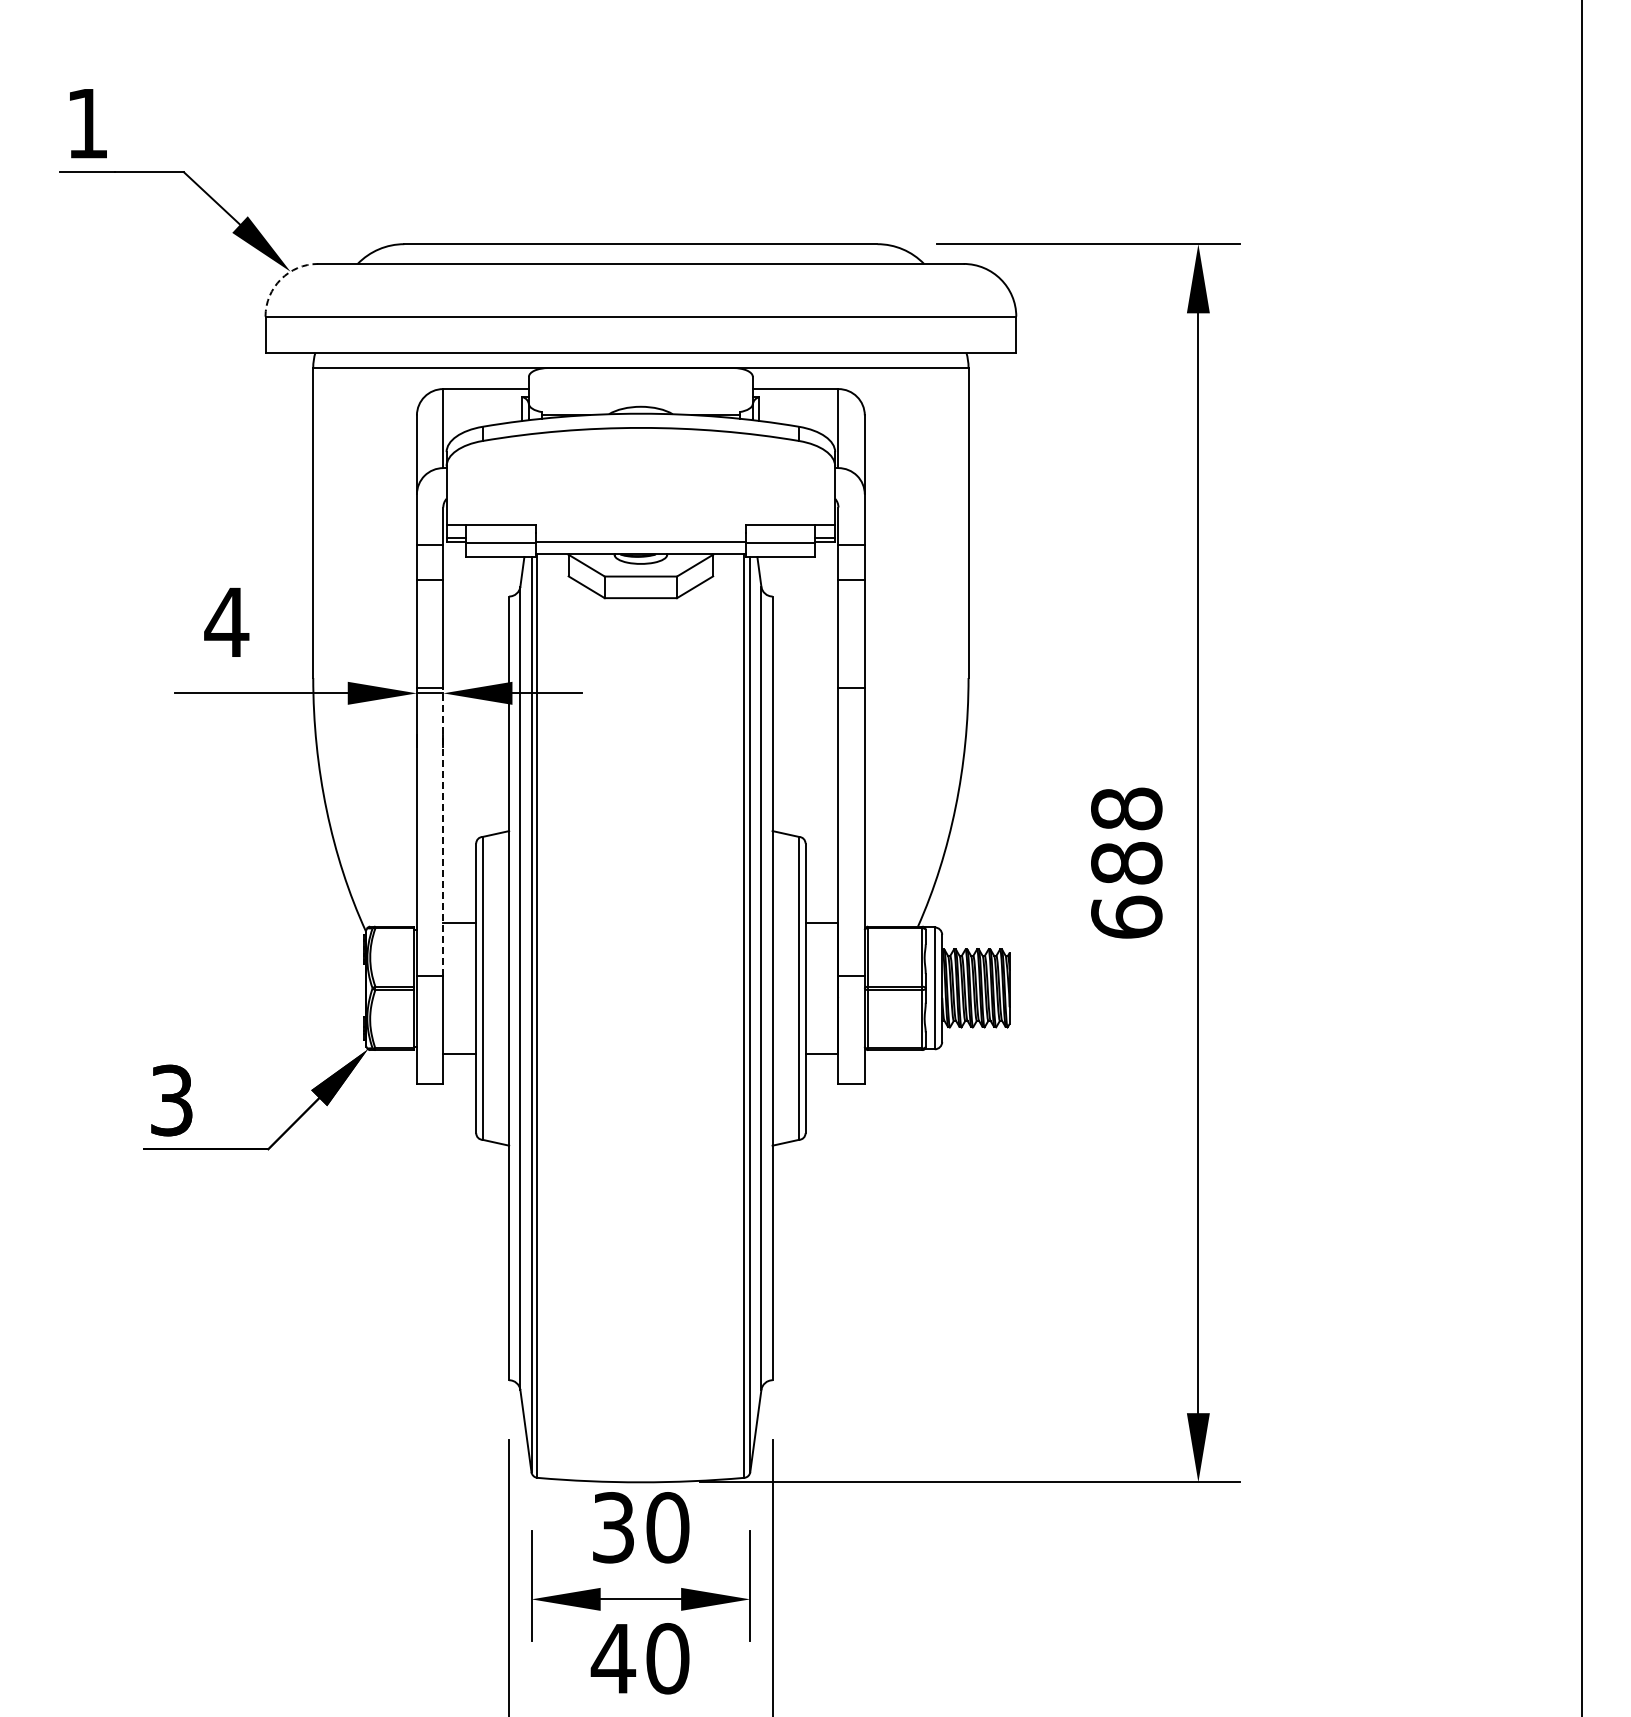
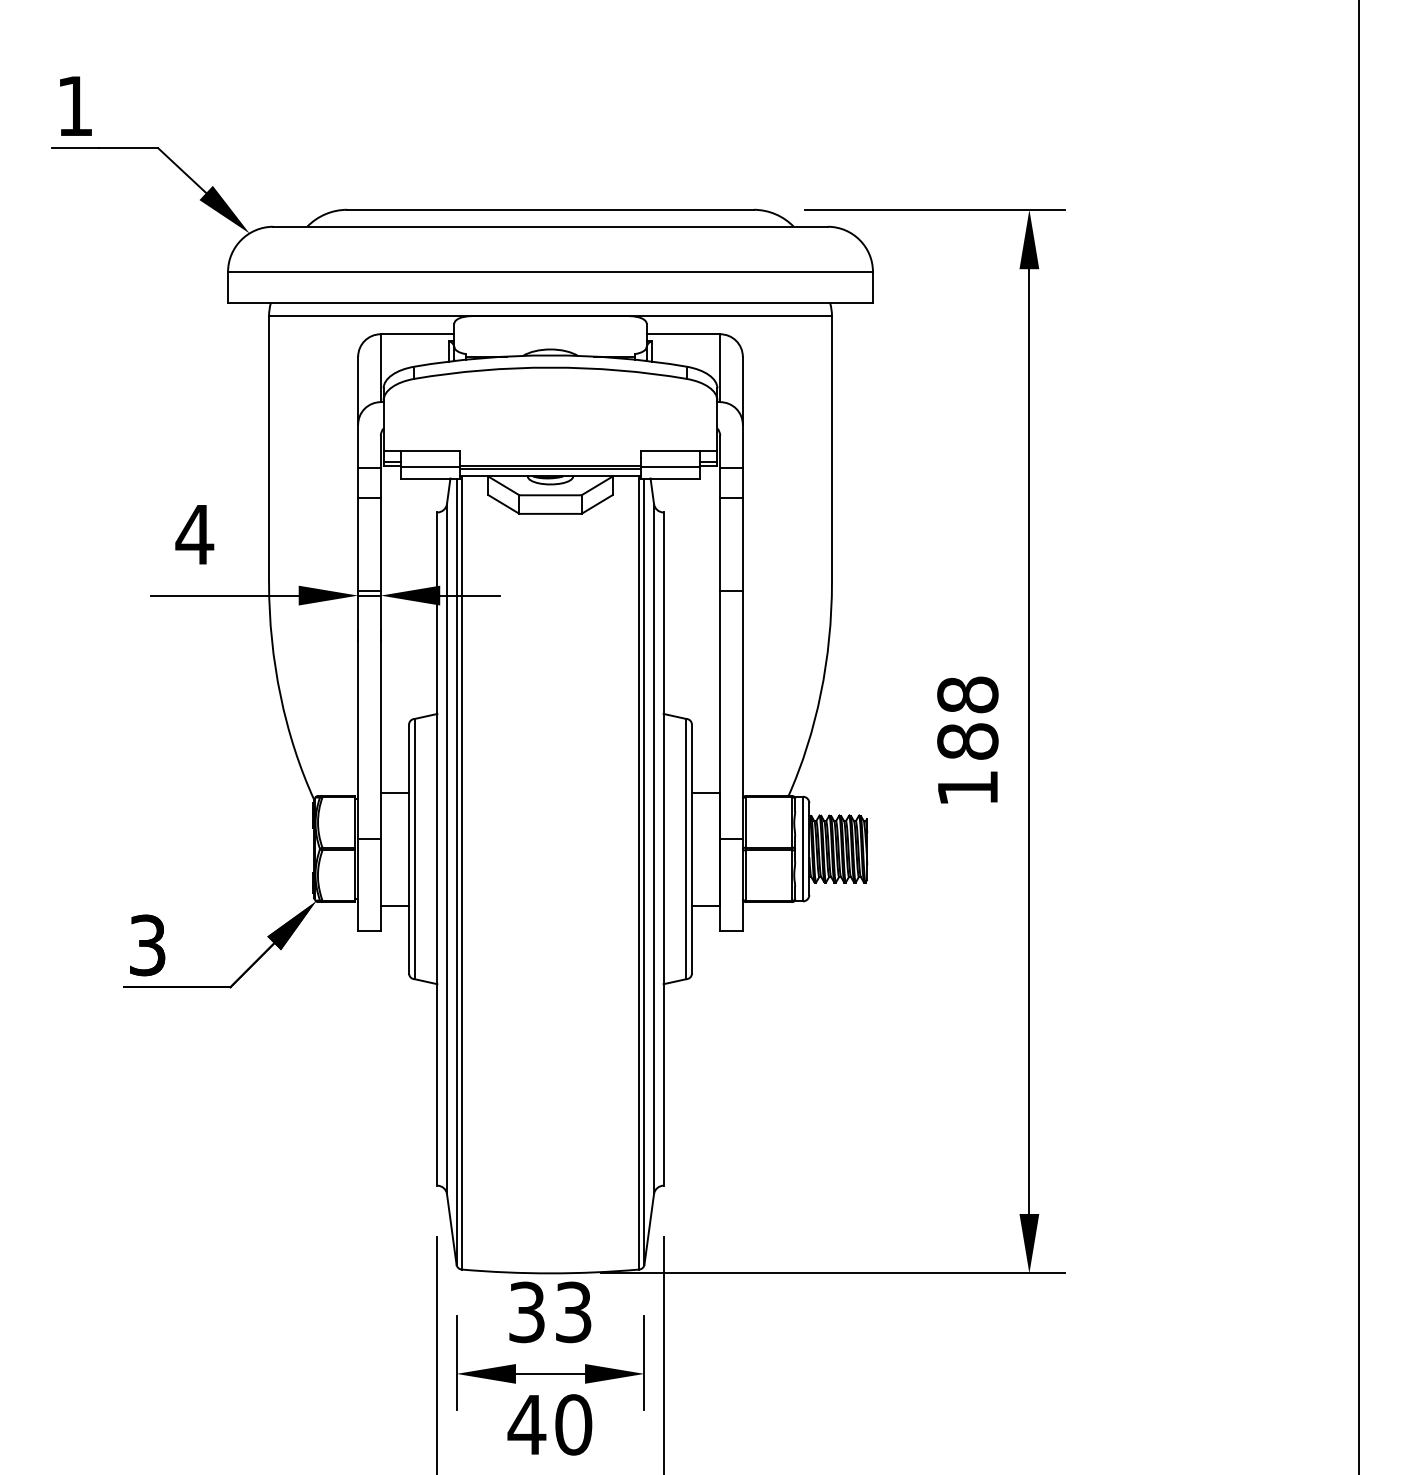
arc: (280, 279) -> (240, 240), dashed -> solid
line: (640, 546) -> (550, 469), added
line: (443, 831) -> (380, 714), dashed -> solid
text: (1126, 916) -> (967, 787), 688 -> 188
text: (667, 1527) -> (573, 1312), 30 -> 33

